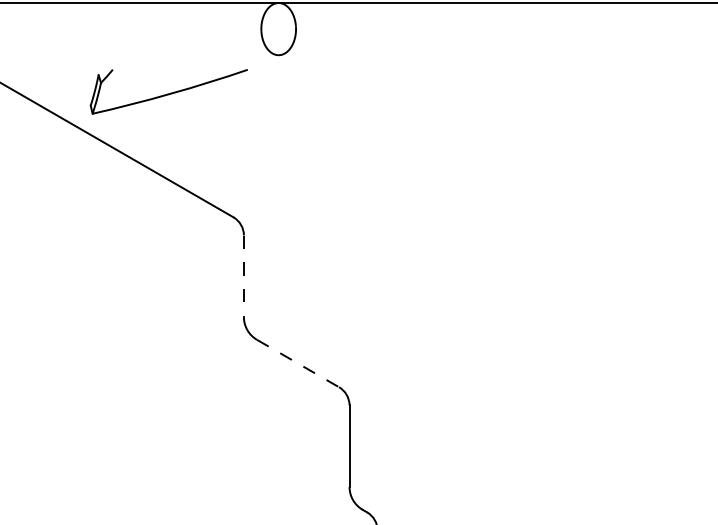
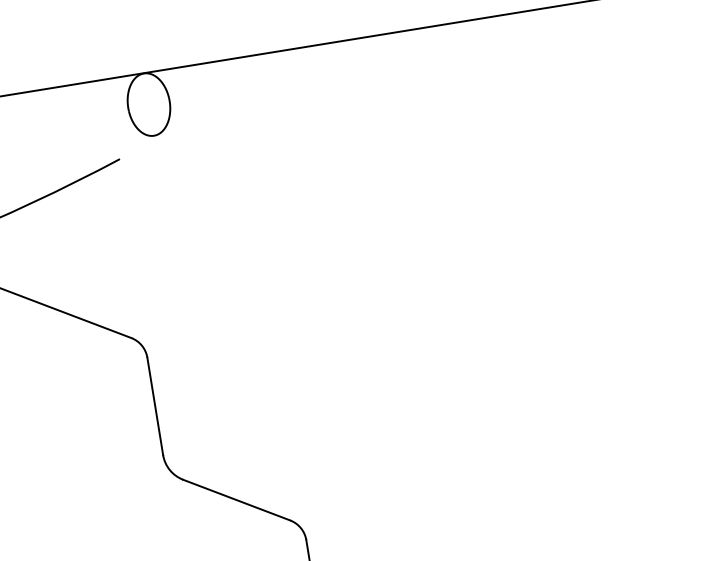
line: (243, 276) -> (154, 406), dashed -> solid
line: (298, 363) -> (237, 499), dashed -> solid

